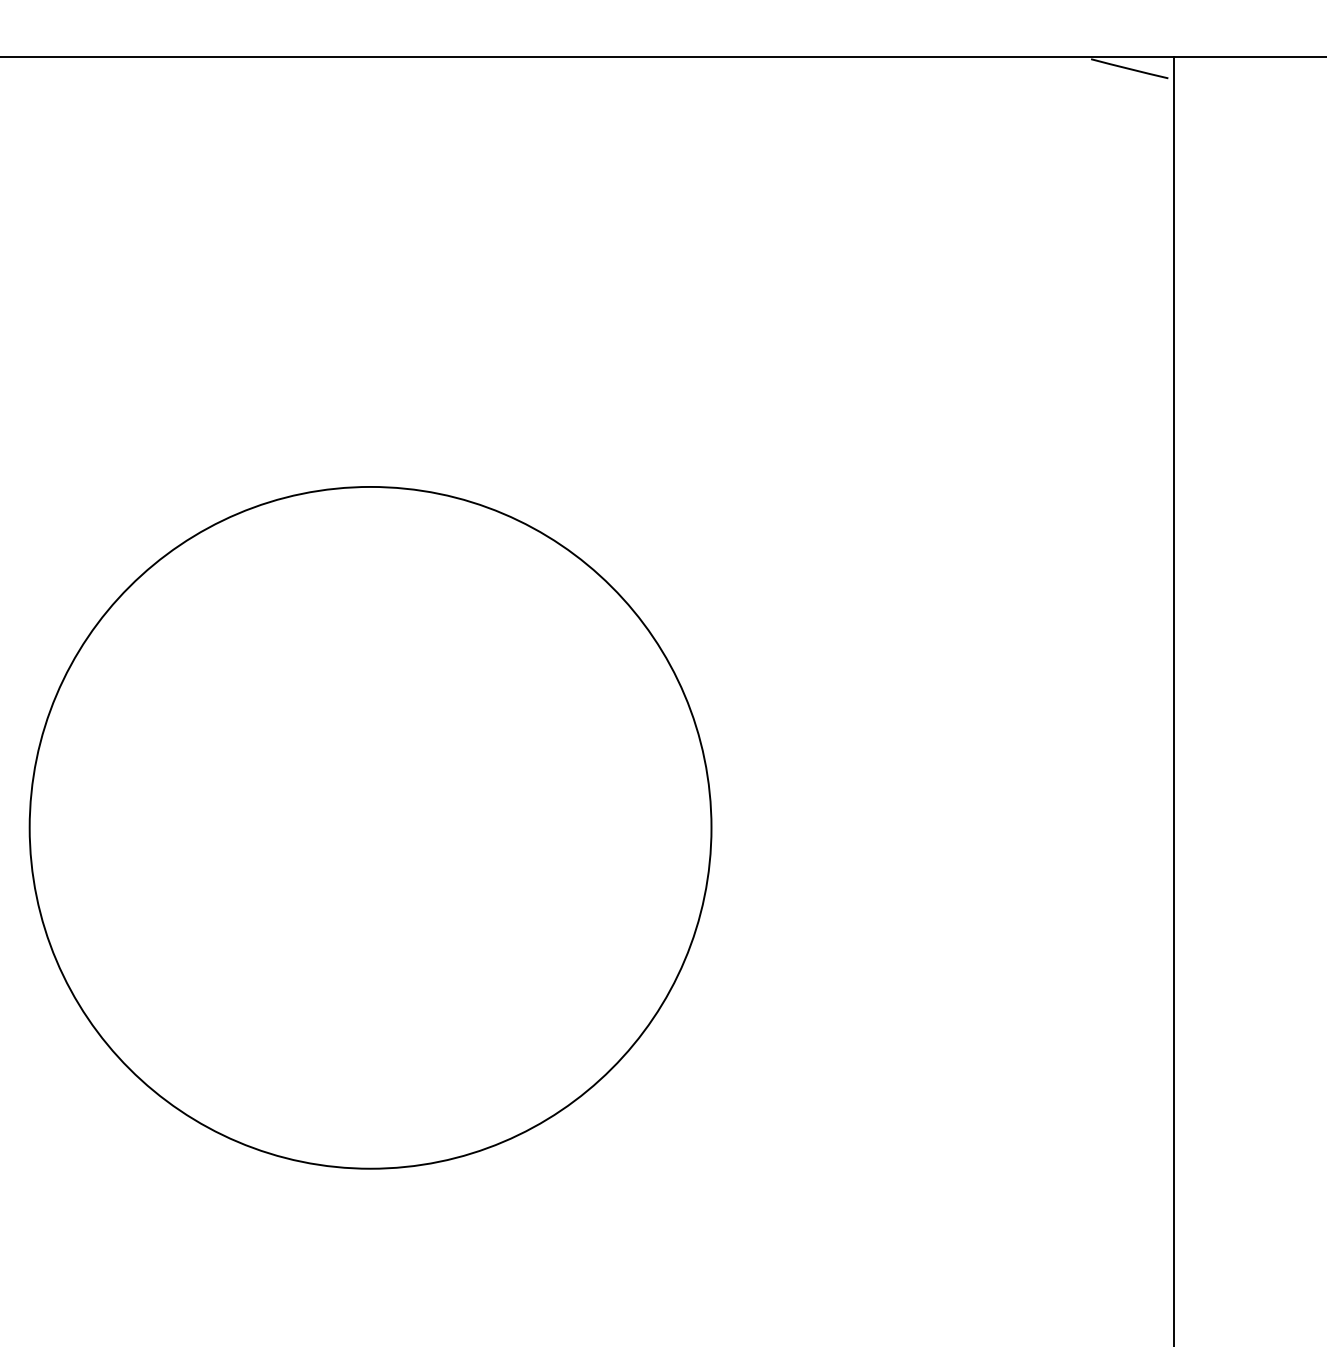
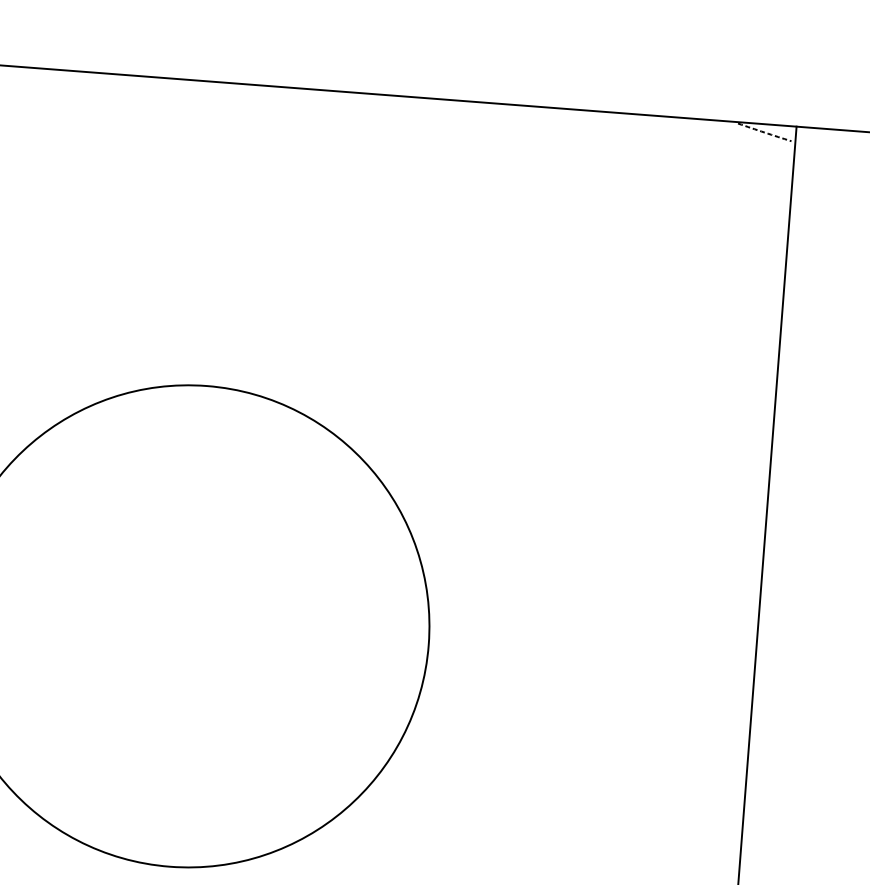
arc: (1129, 69) -> (764, 132), solid -> dashed

